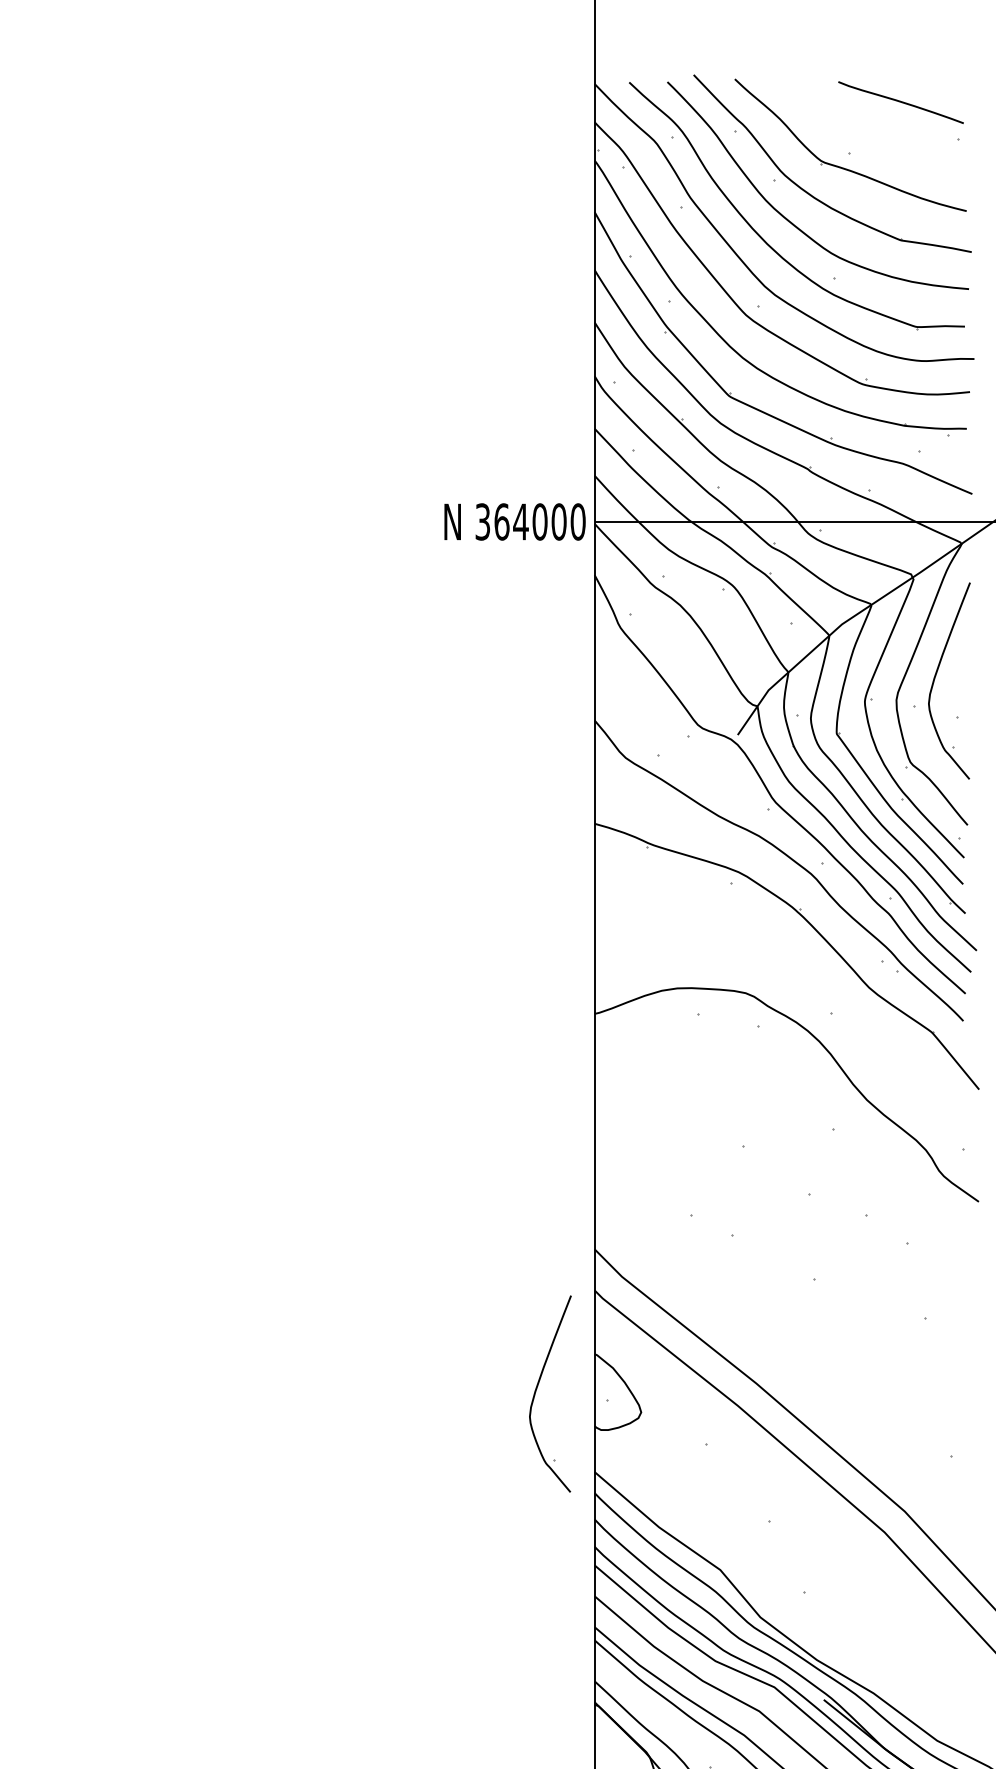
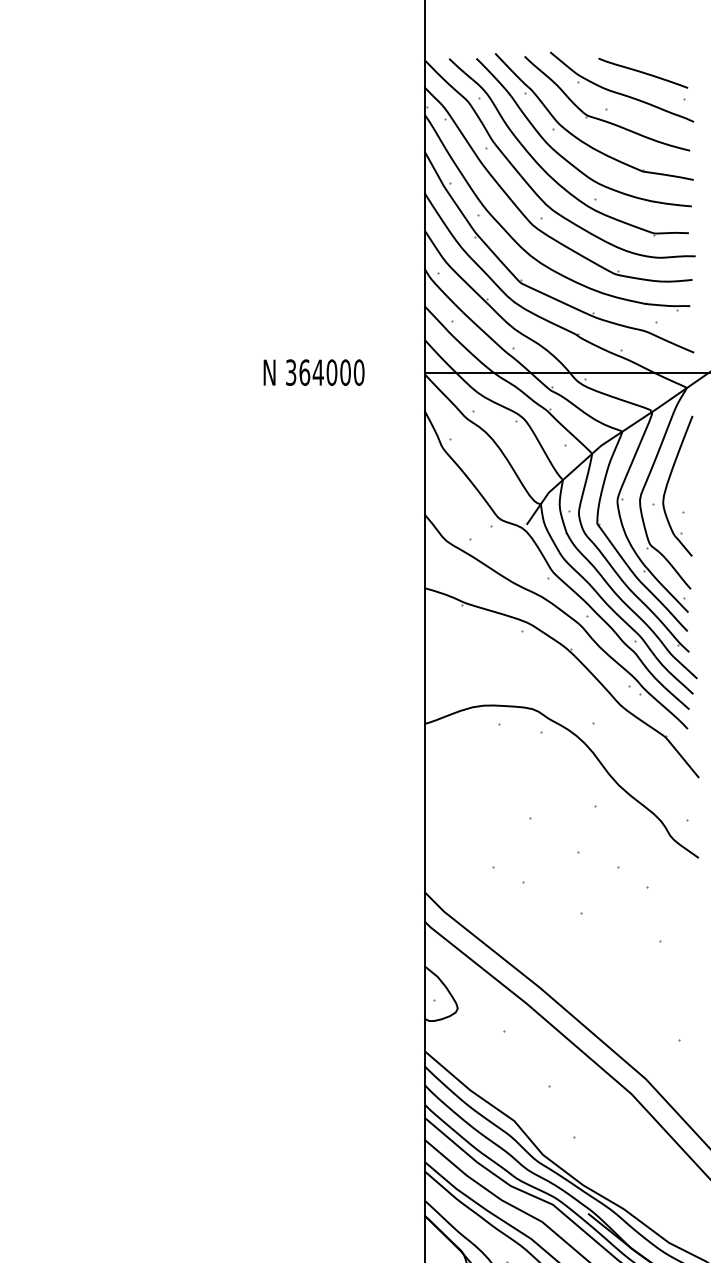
part: (869, 130) -> (620, 93), added
text: (514, 521) -> (313, 372), moved
part: (537, 1389) -> (383, 992), removed

